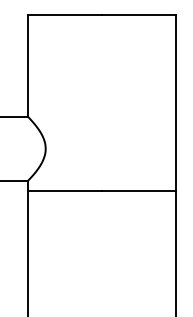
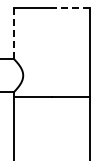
line: (138, 14) -> (70, 7), solid -> dashed
line: (28, 65) -> (14, 33), solid -> dashed

